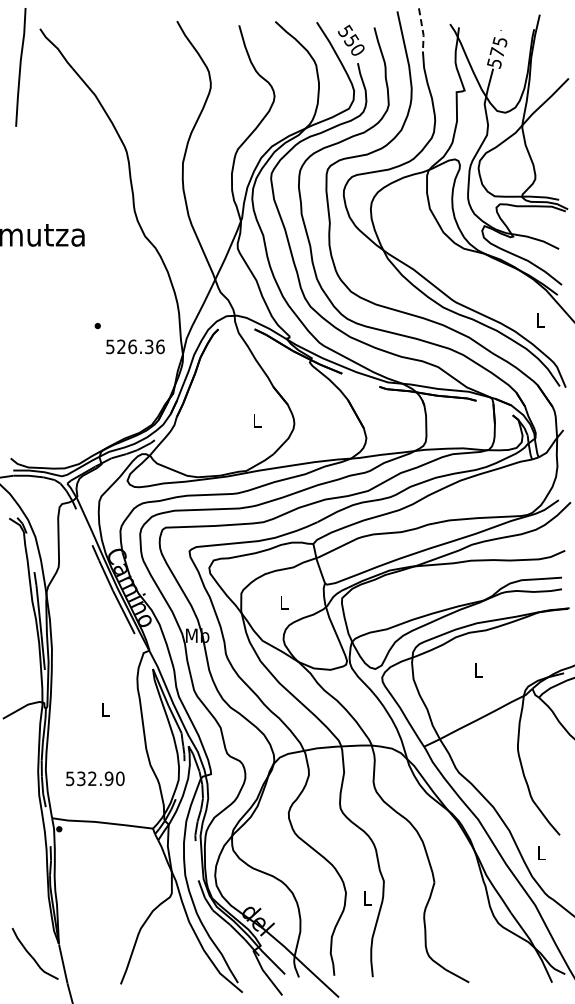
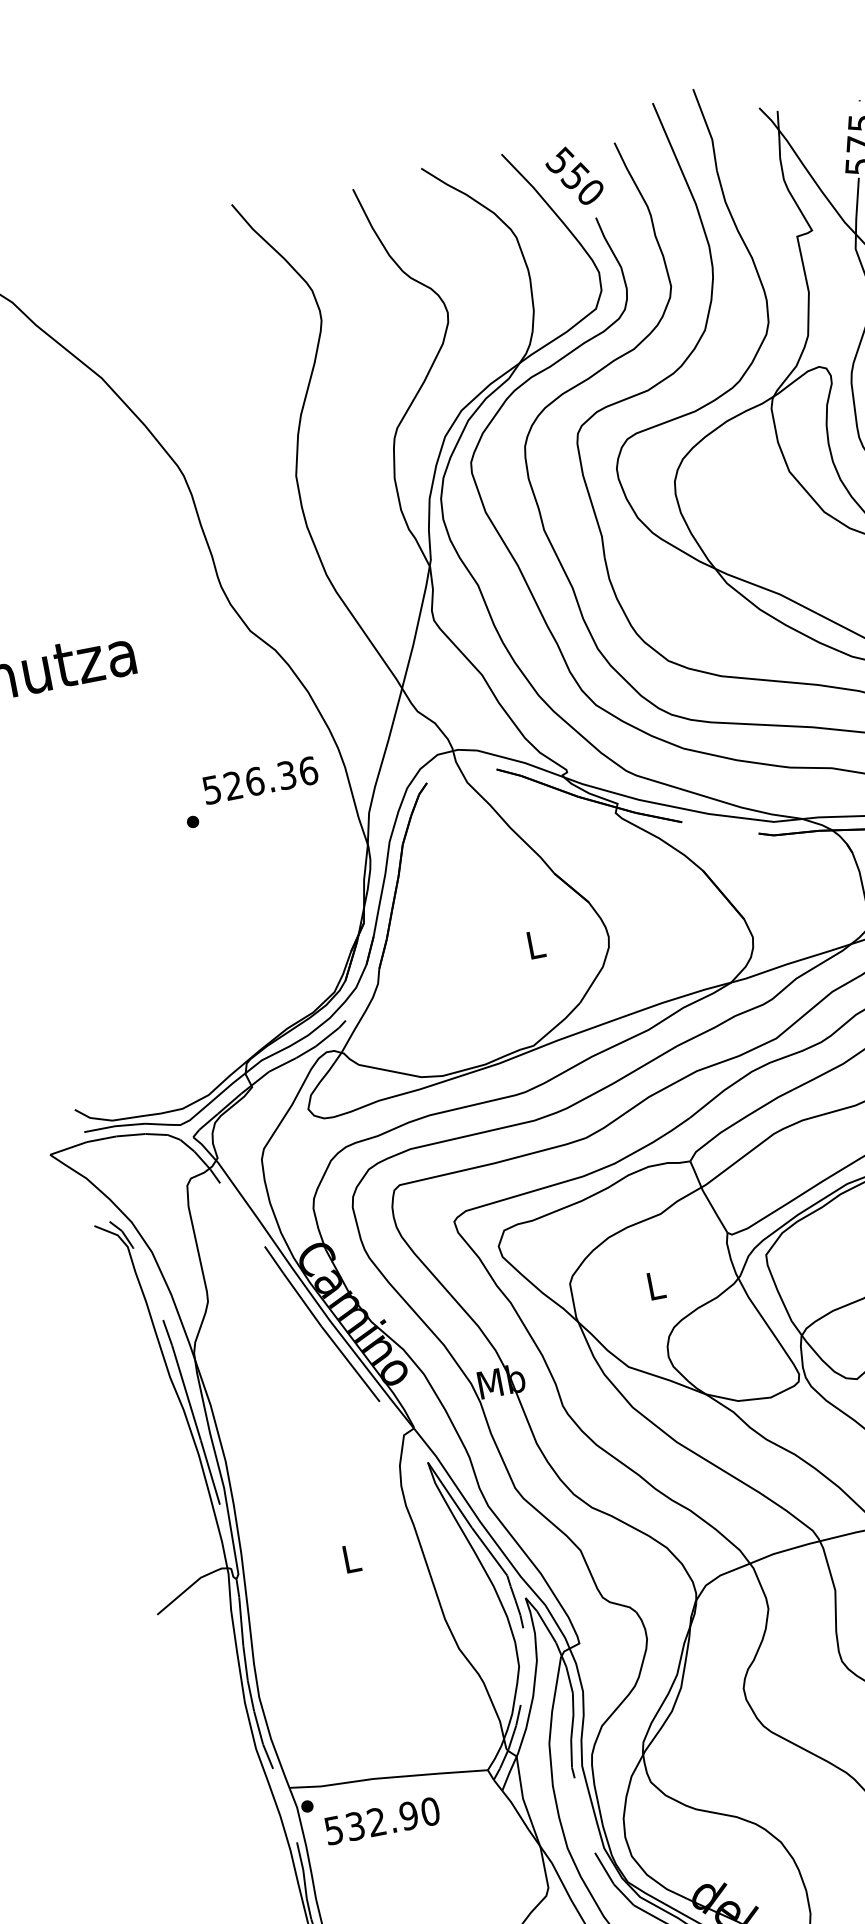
line: (422, 30) -> (708, 130), dashed -> solid
text: (135, 346) -> (260, 779), moved
text: (95, 778) -> (382, 1820), moved

